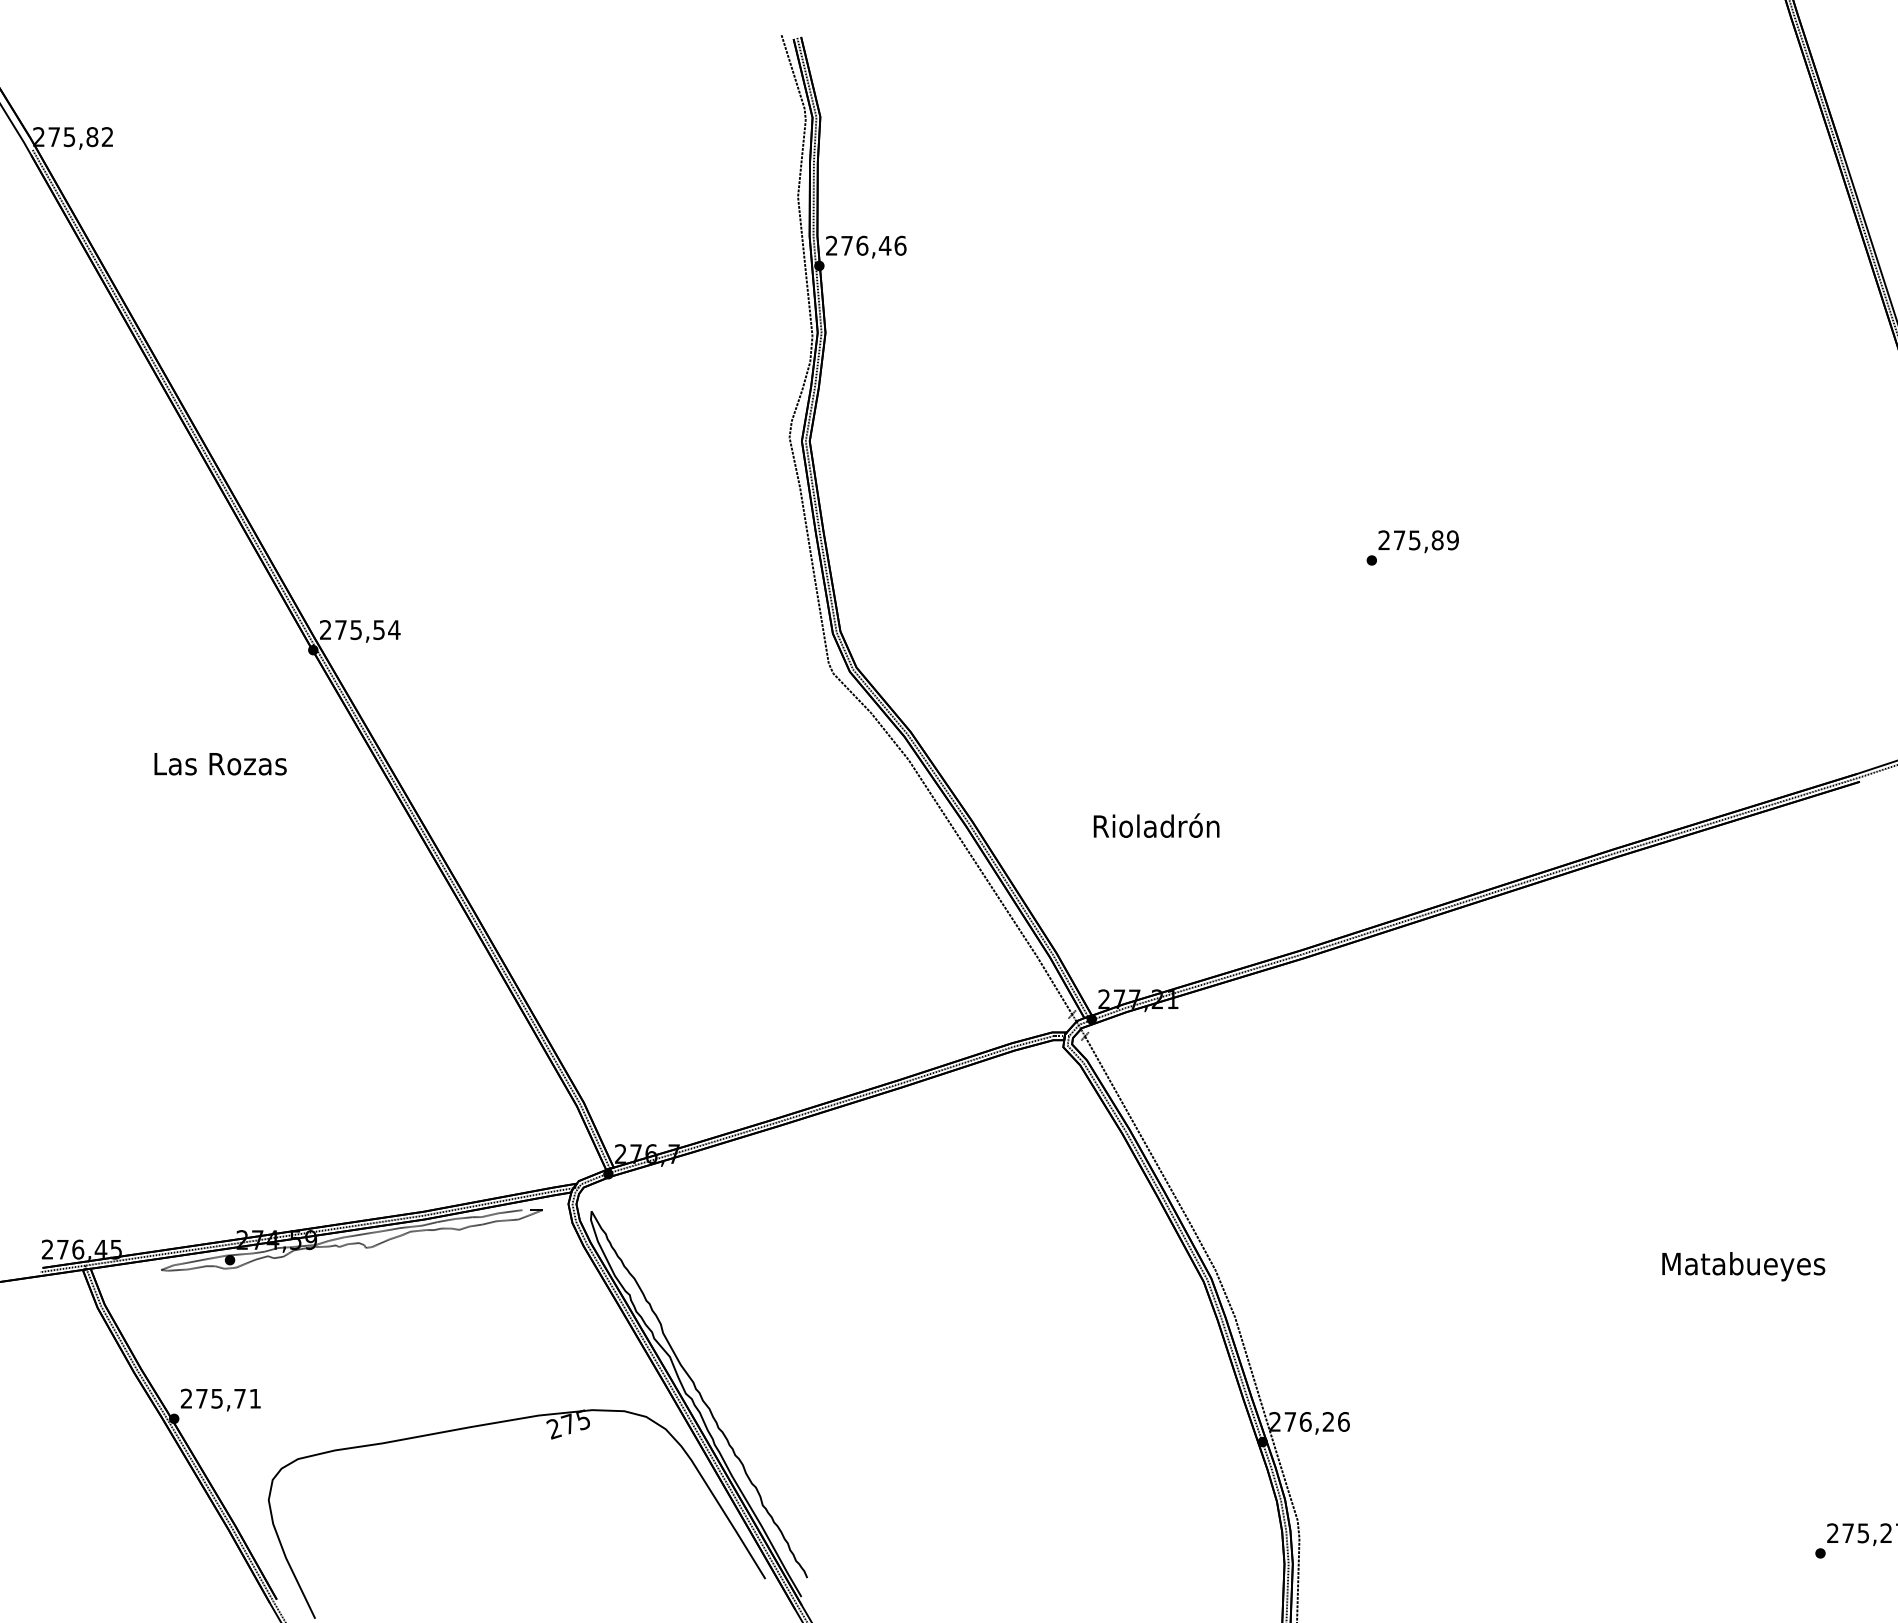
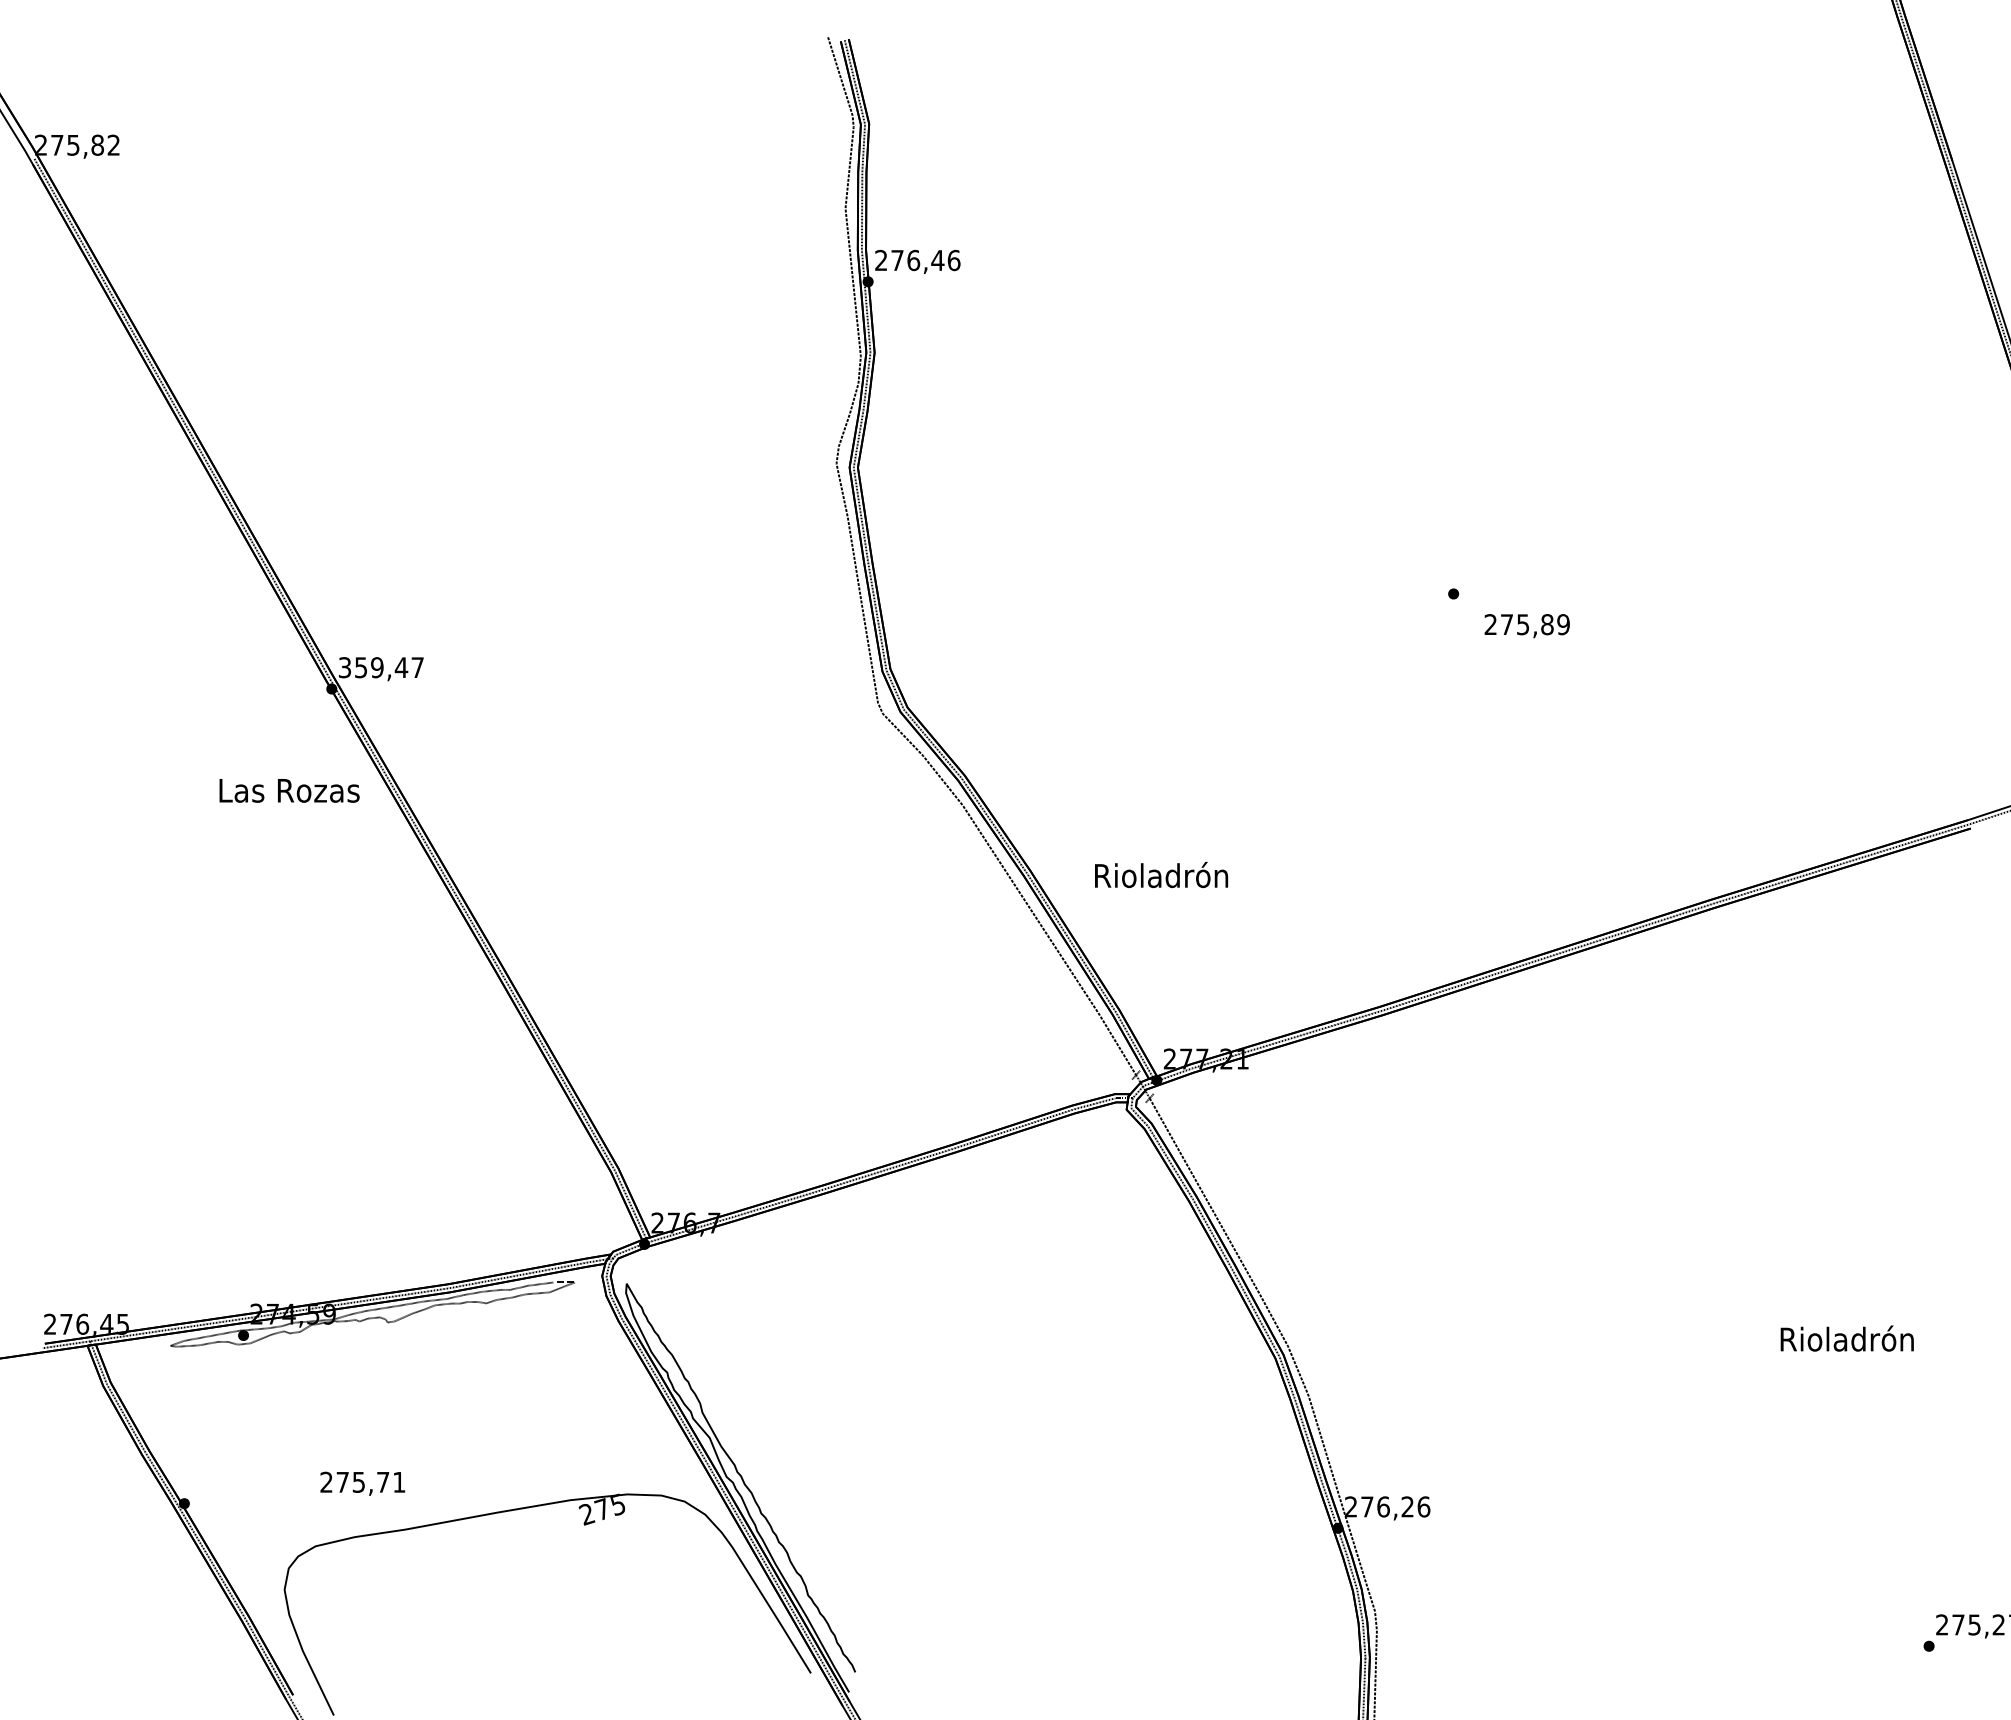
text: (1417, 542) -> (1526, 626), moved
text: (360, 629) -> (381, 667), 275,54 -> 359,47
text: (220, 763) -> (289, 790), moved
text: (1156, 825) -> (1161, 874), moved
text: (1743, 1265) -> (1847, 1341), Matabueyes -> Rioladrón
text: (220, 1399) -> (362, 1483), moved

